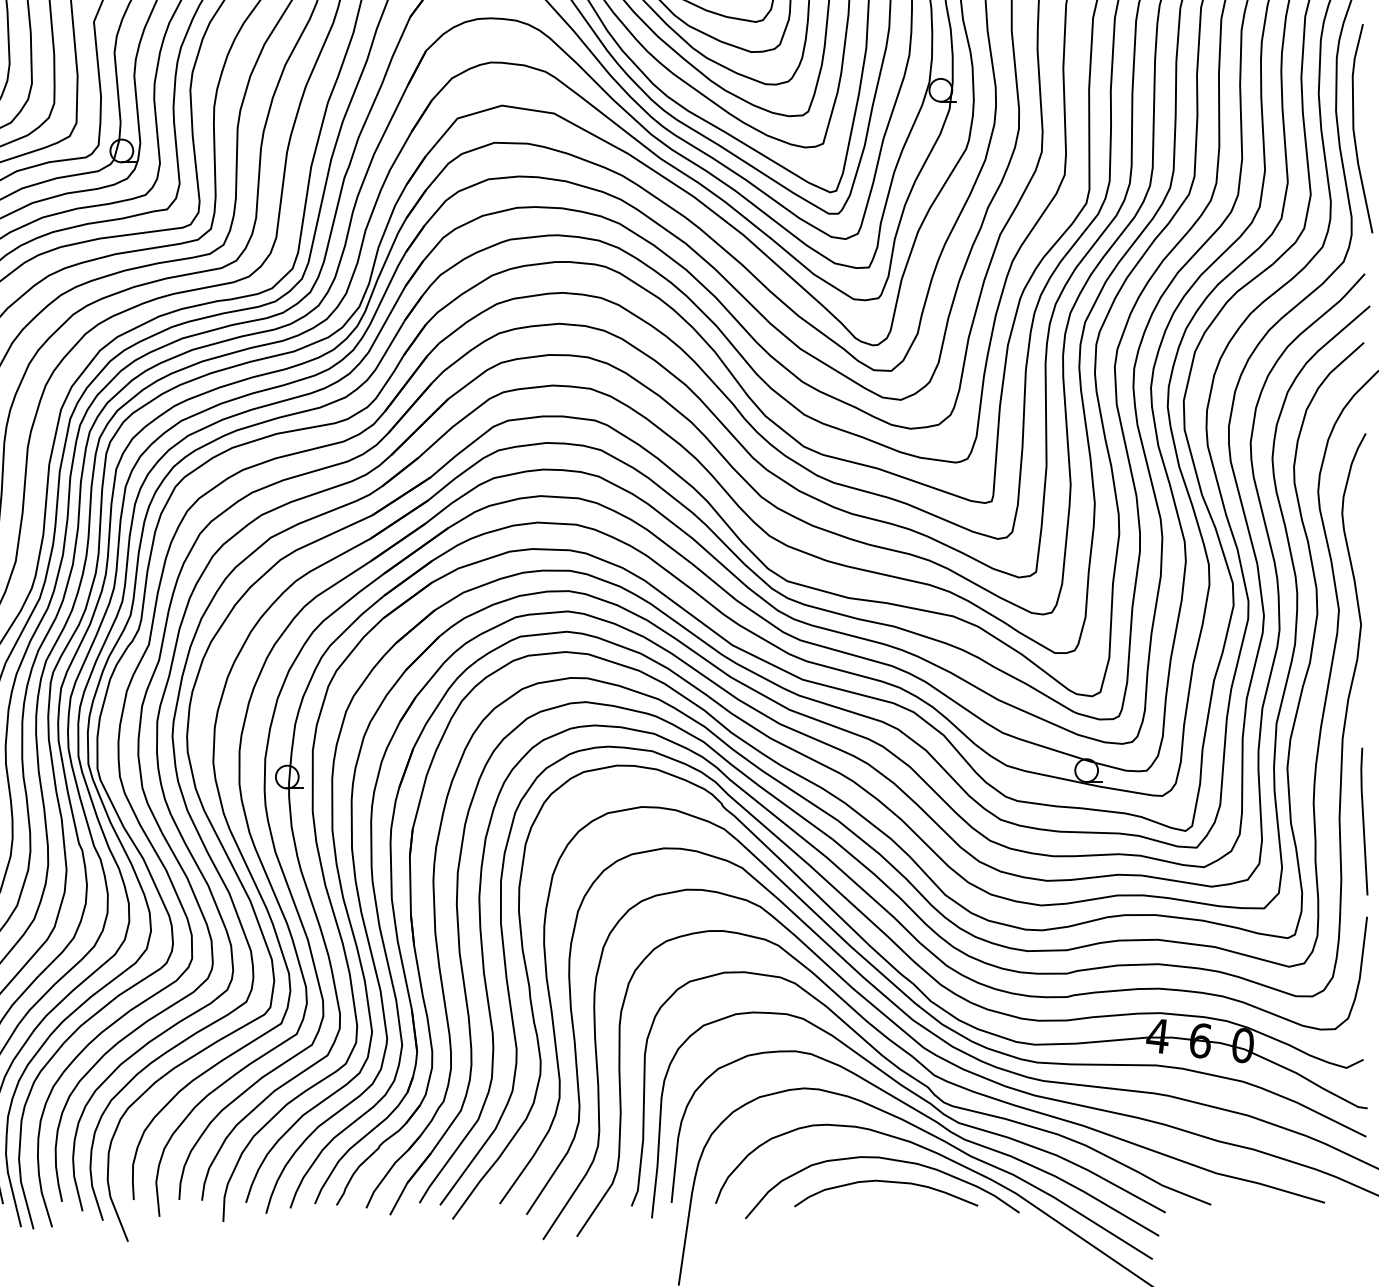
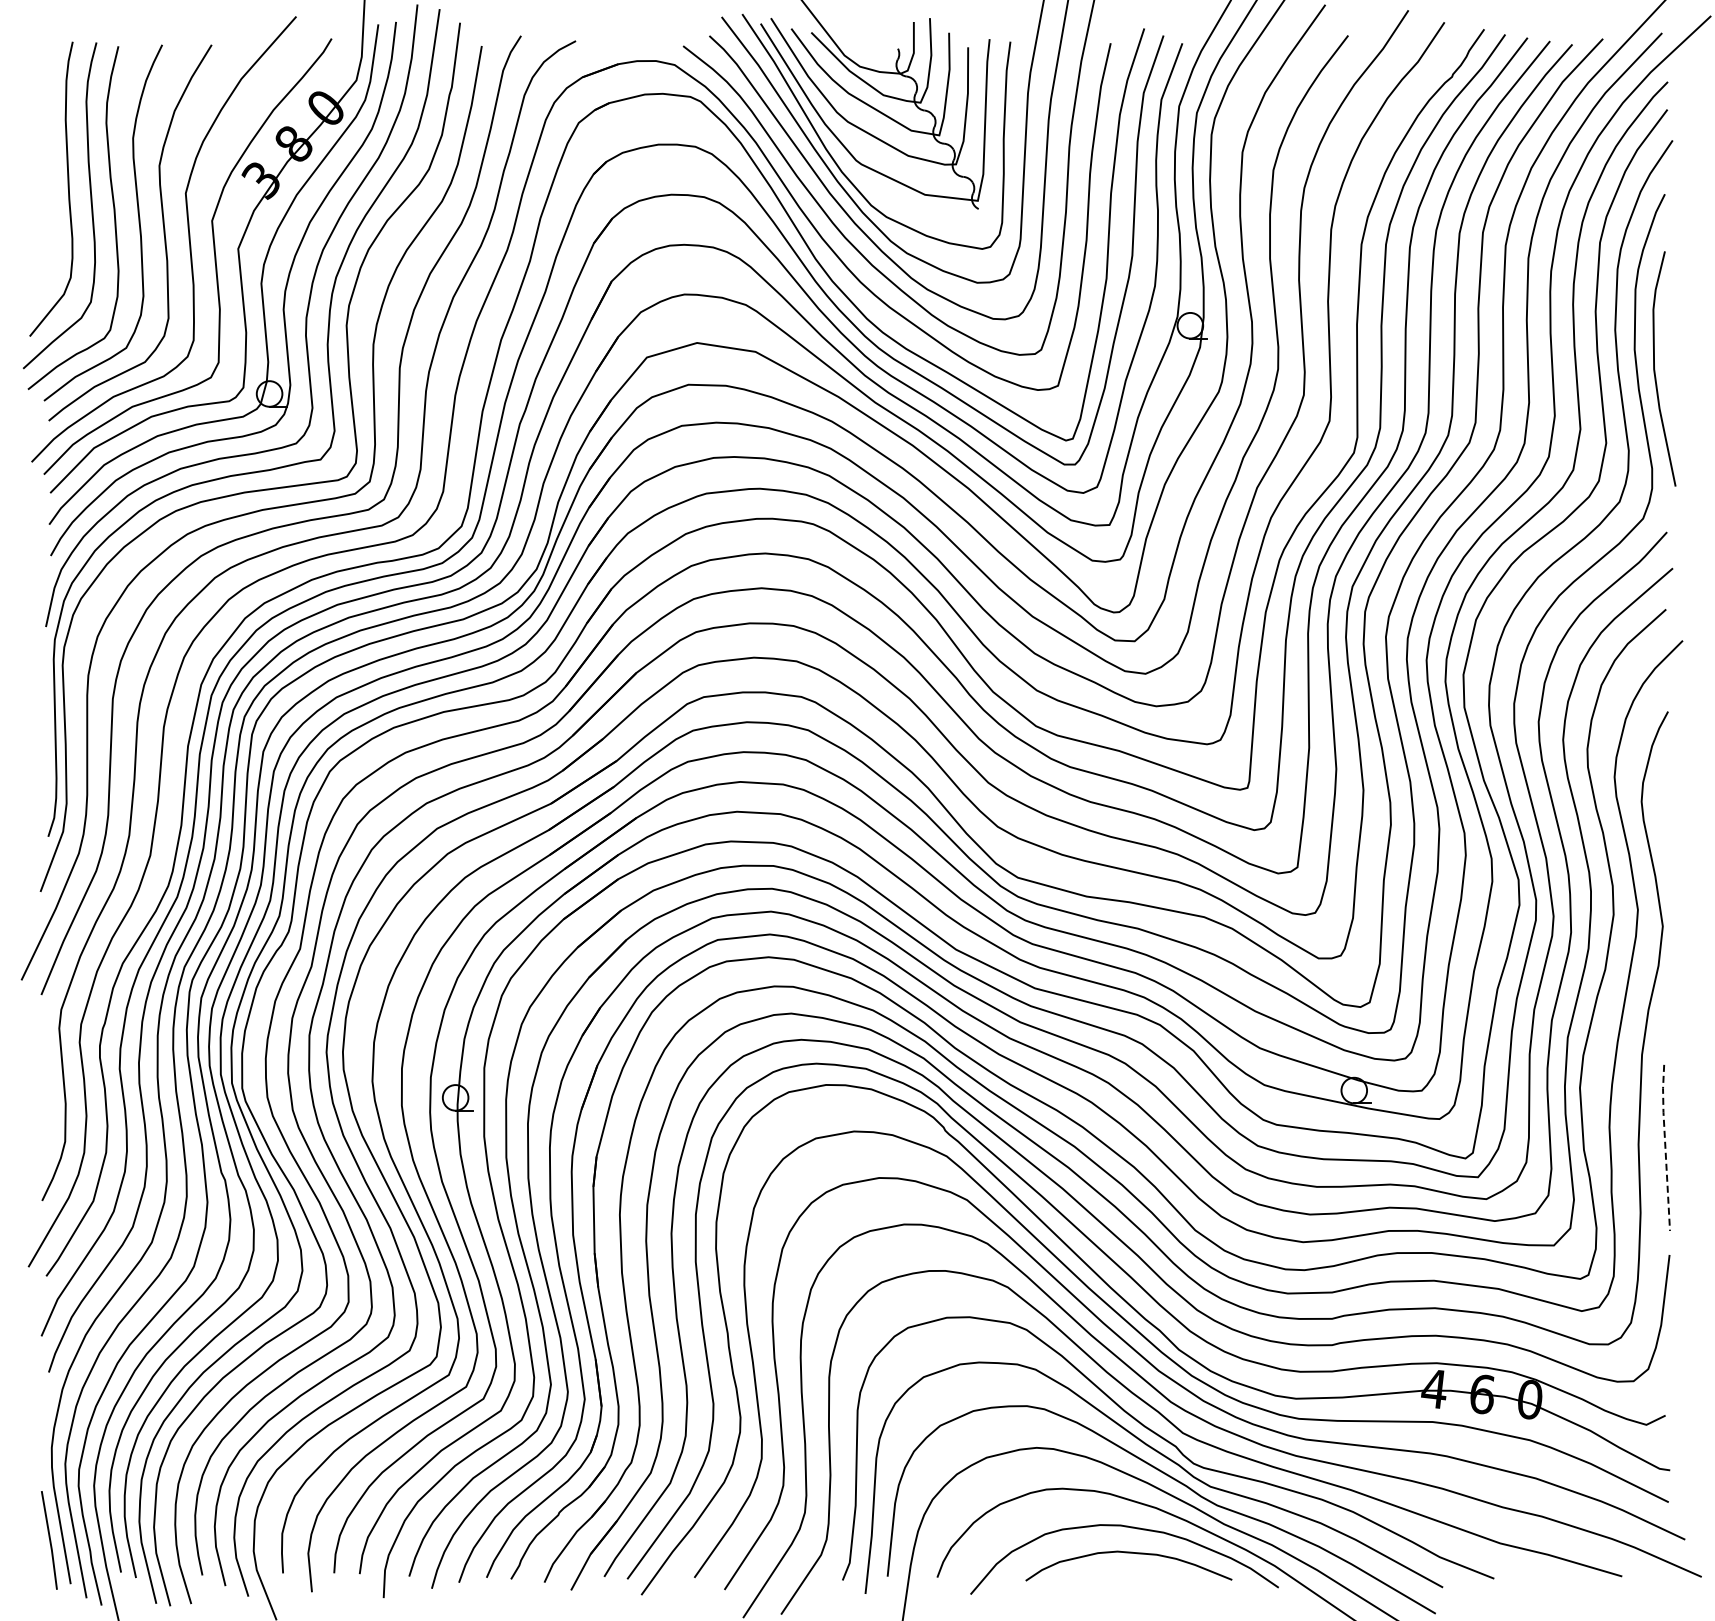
line: (1363, 821) -> (1665, 1147), solid -> dashed

